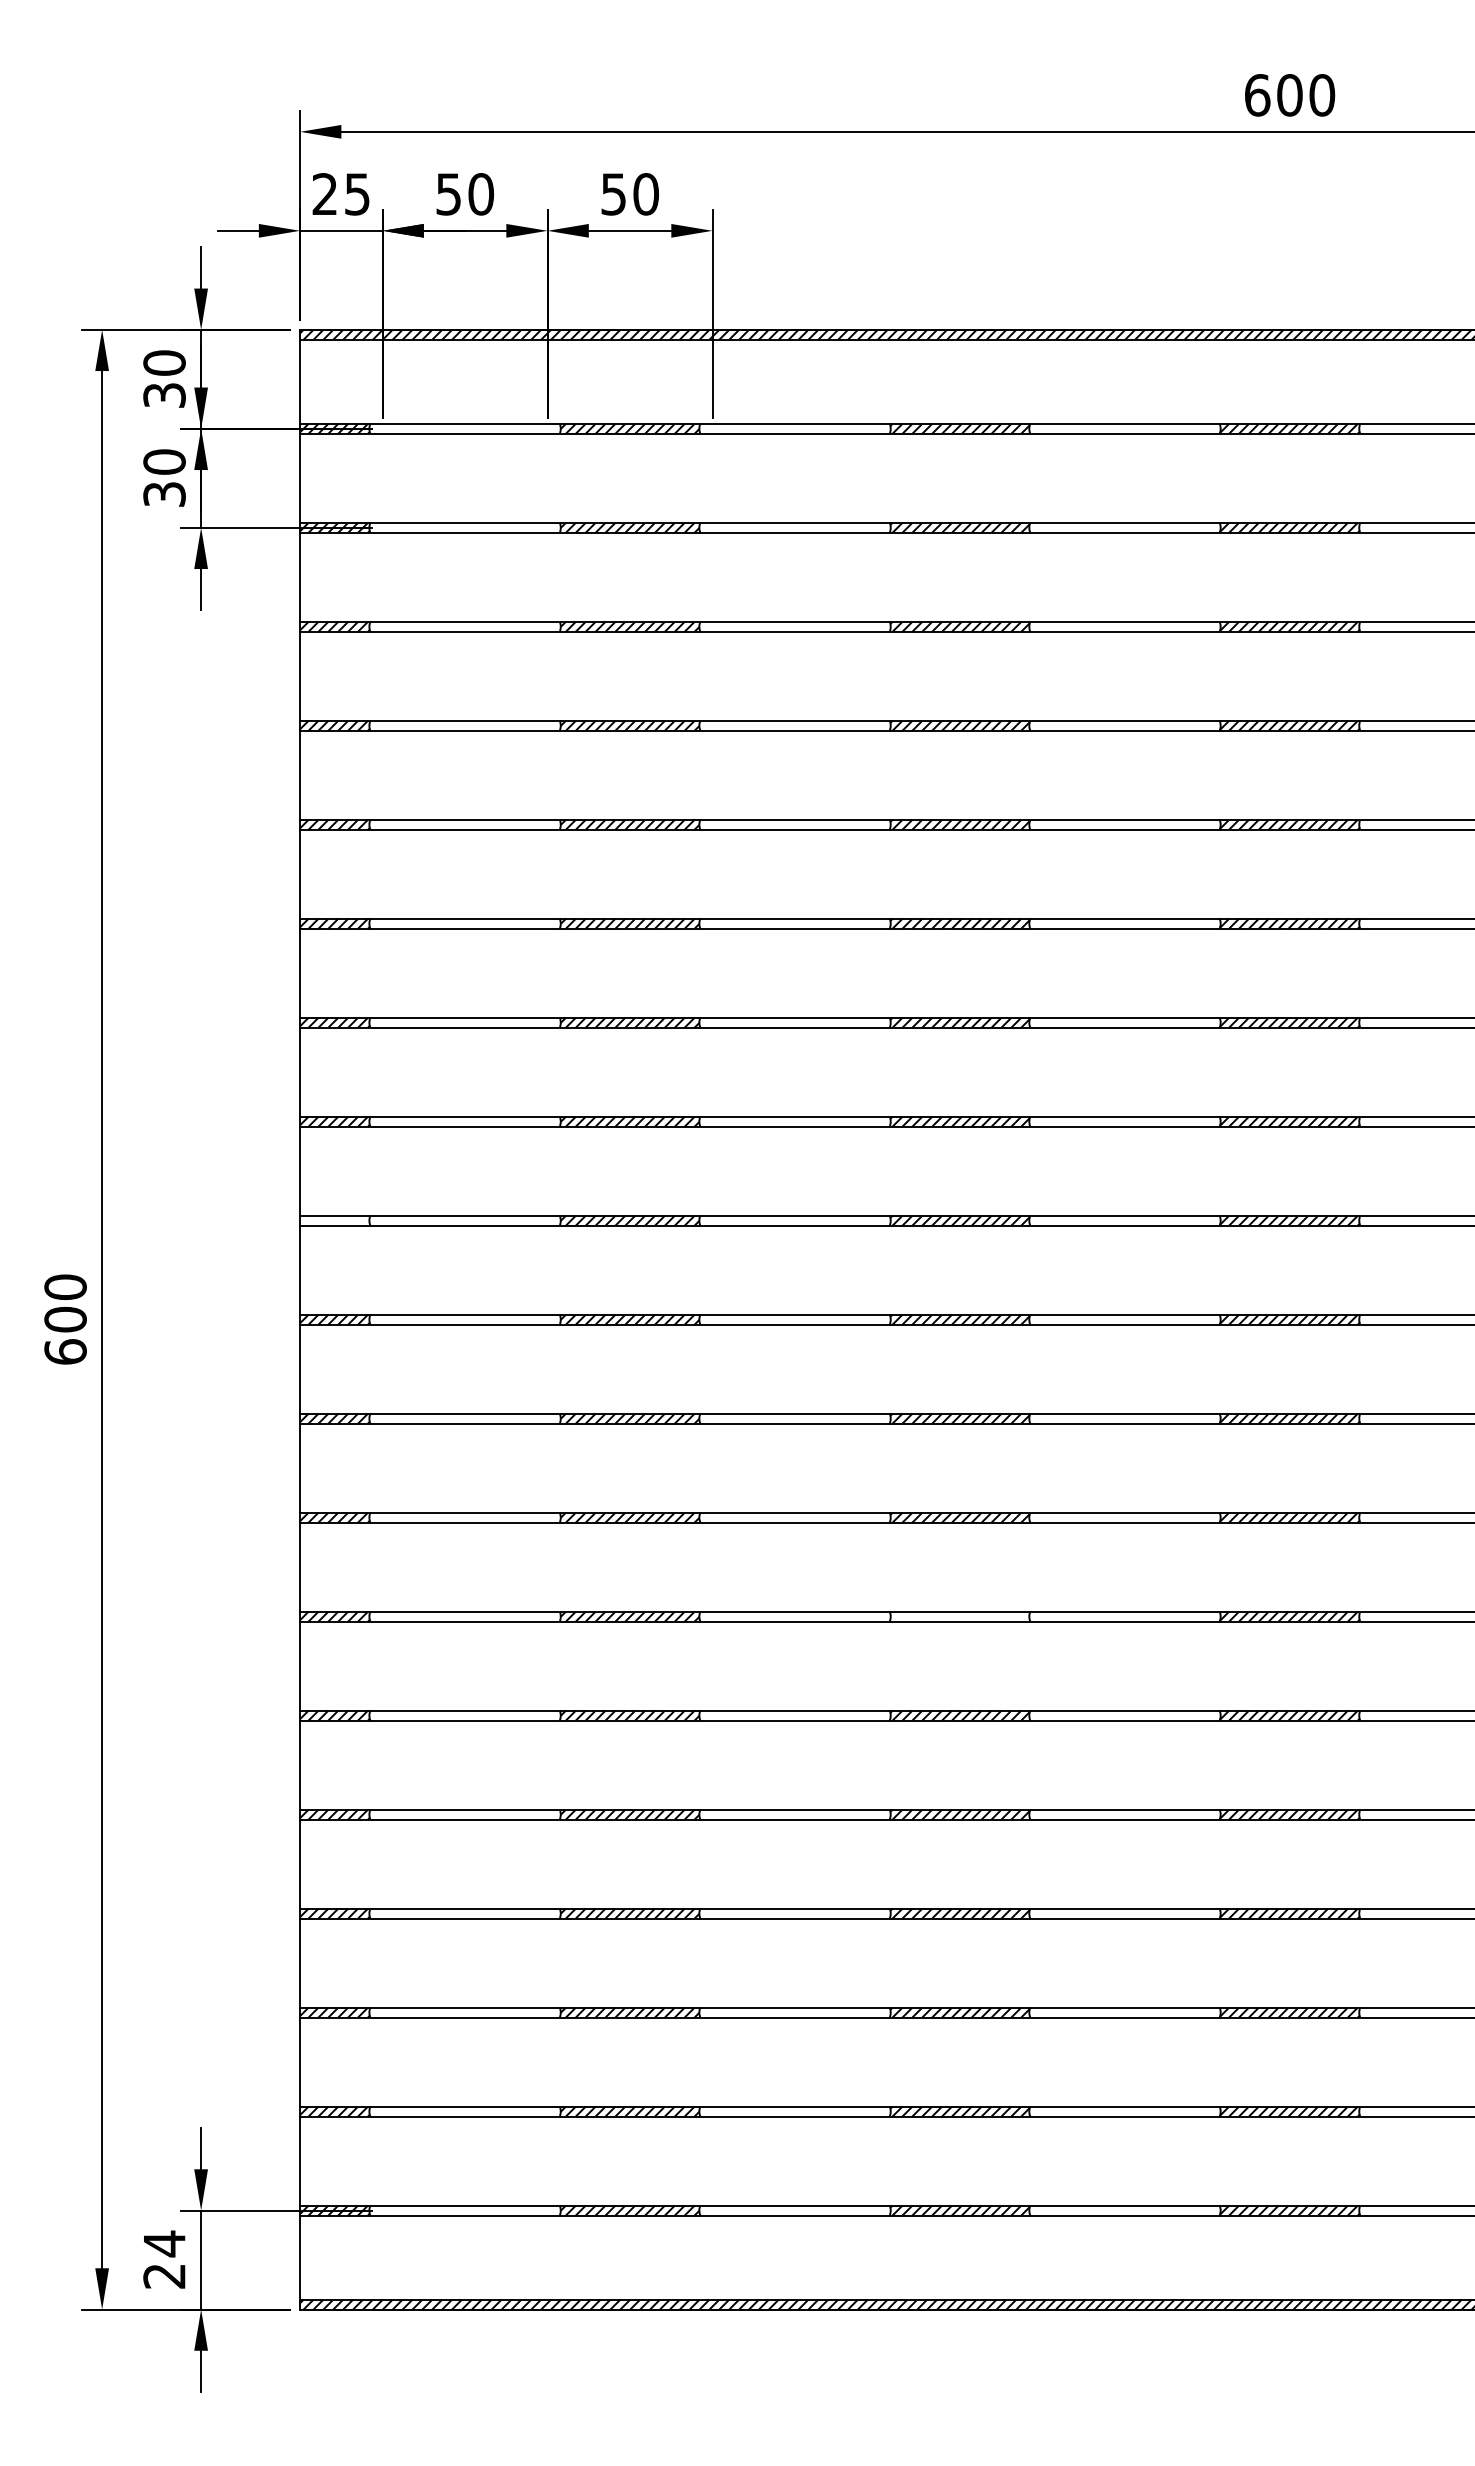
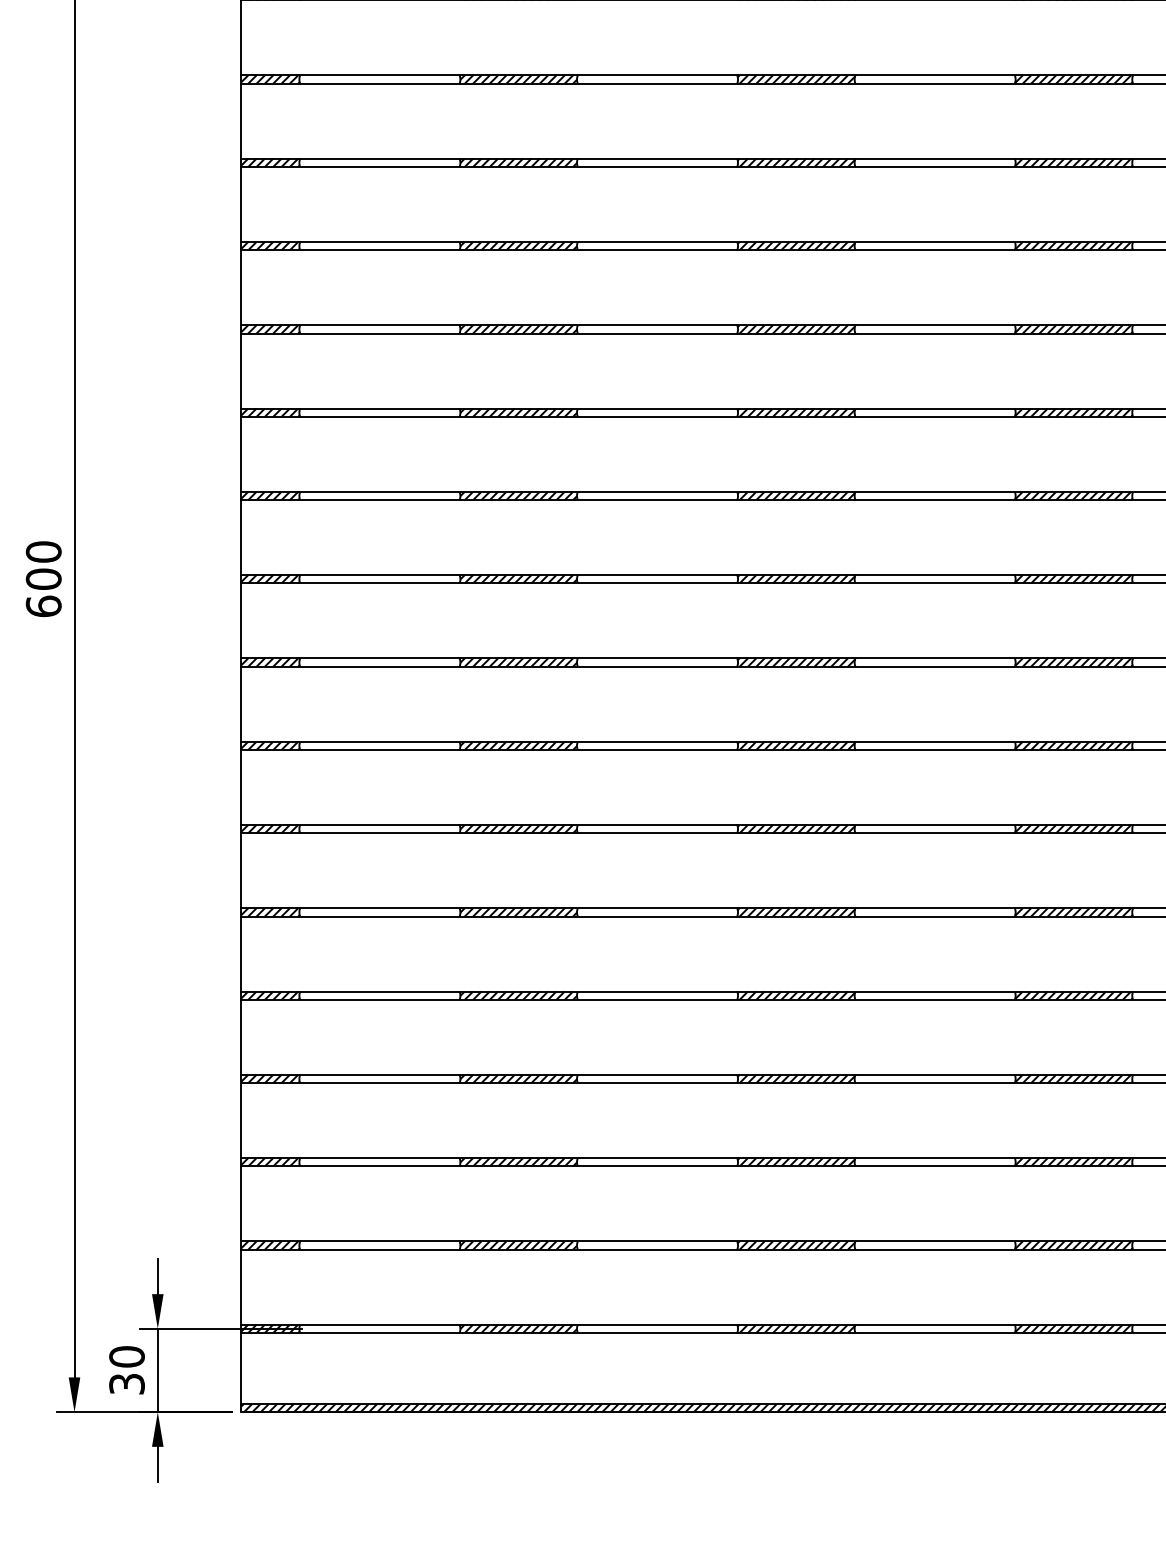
hatch: (334, 1220) -> (270, 495), added
hatch: (959, 1616) -> (795, 829), added
text: (164, 2259) -> (126, 1370), 24 -> 30

